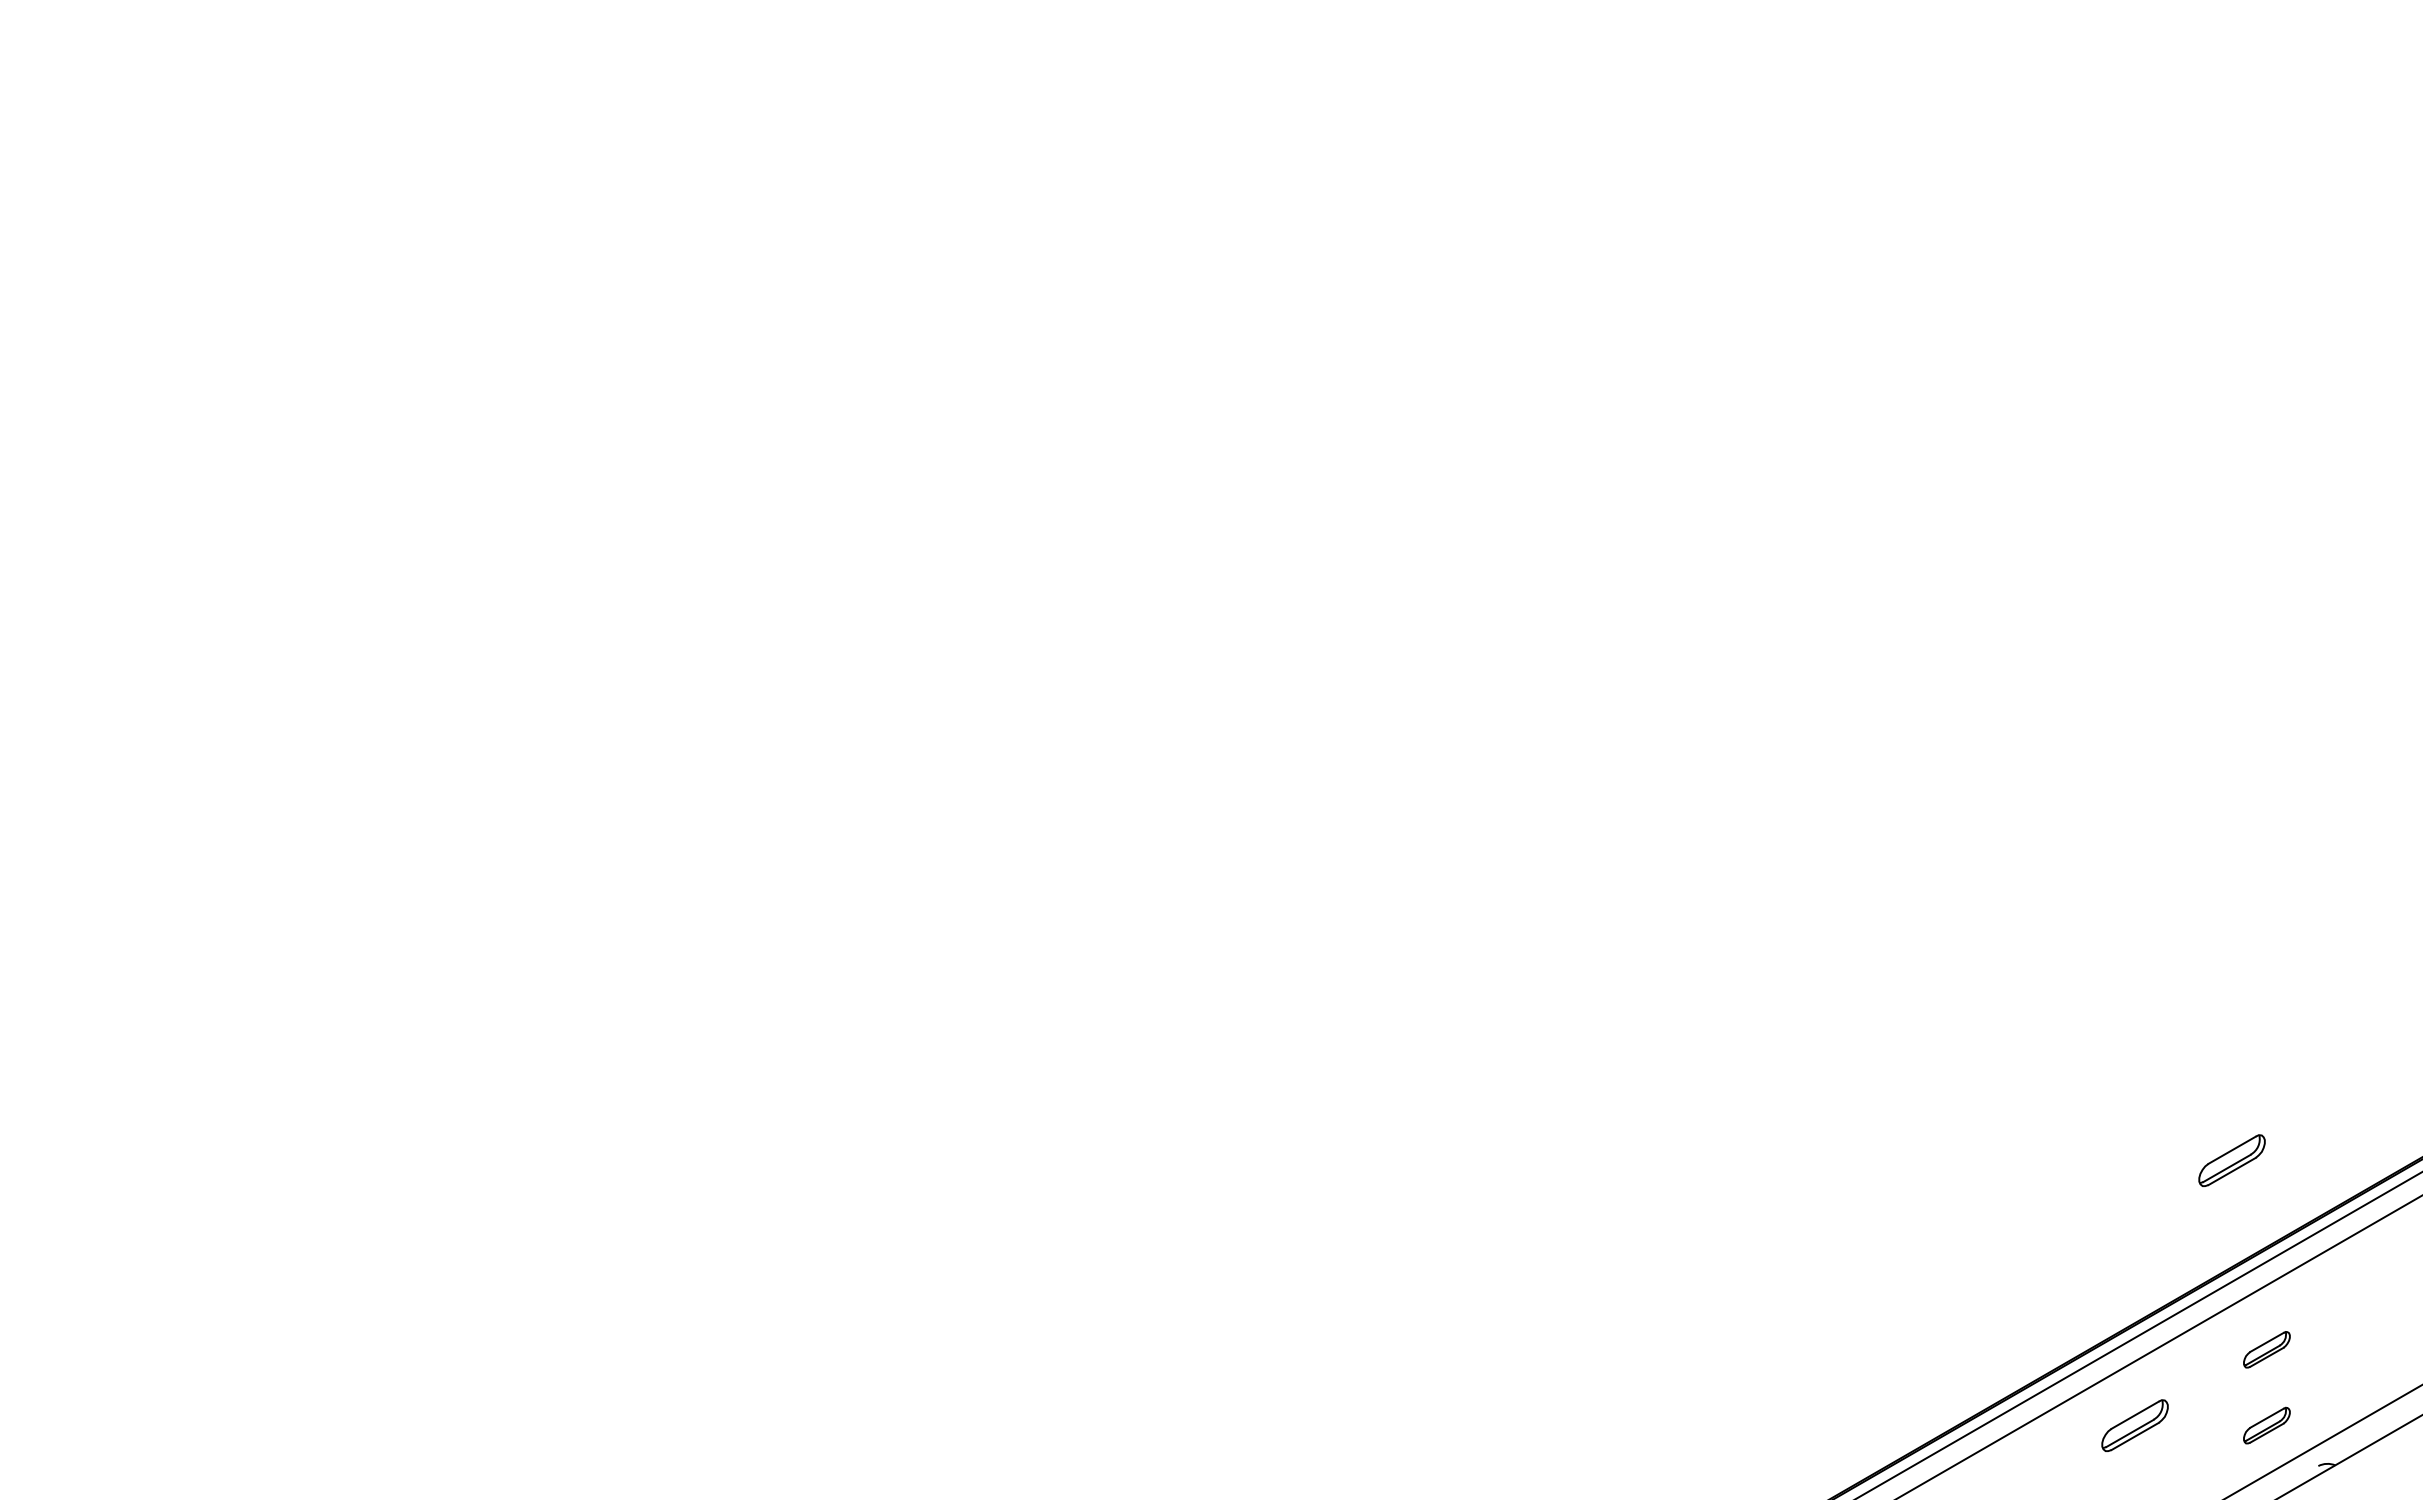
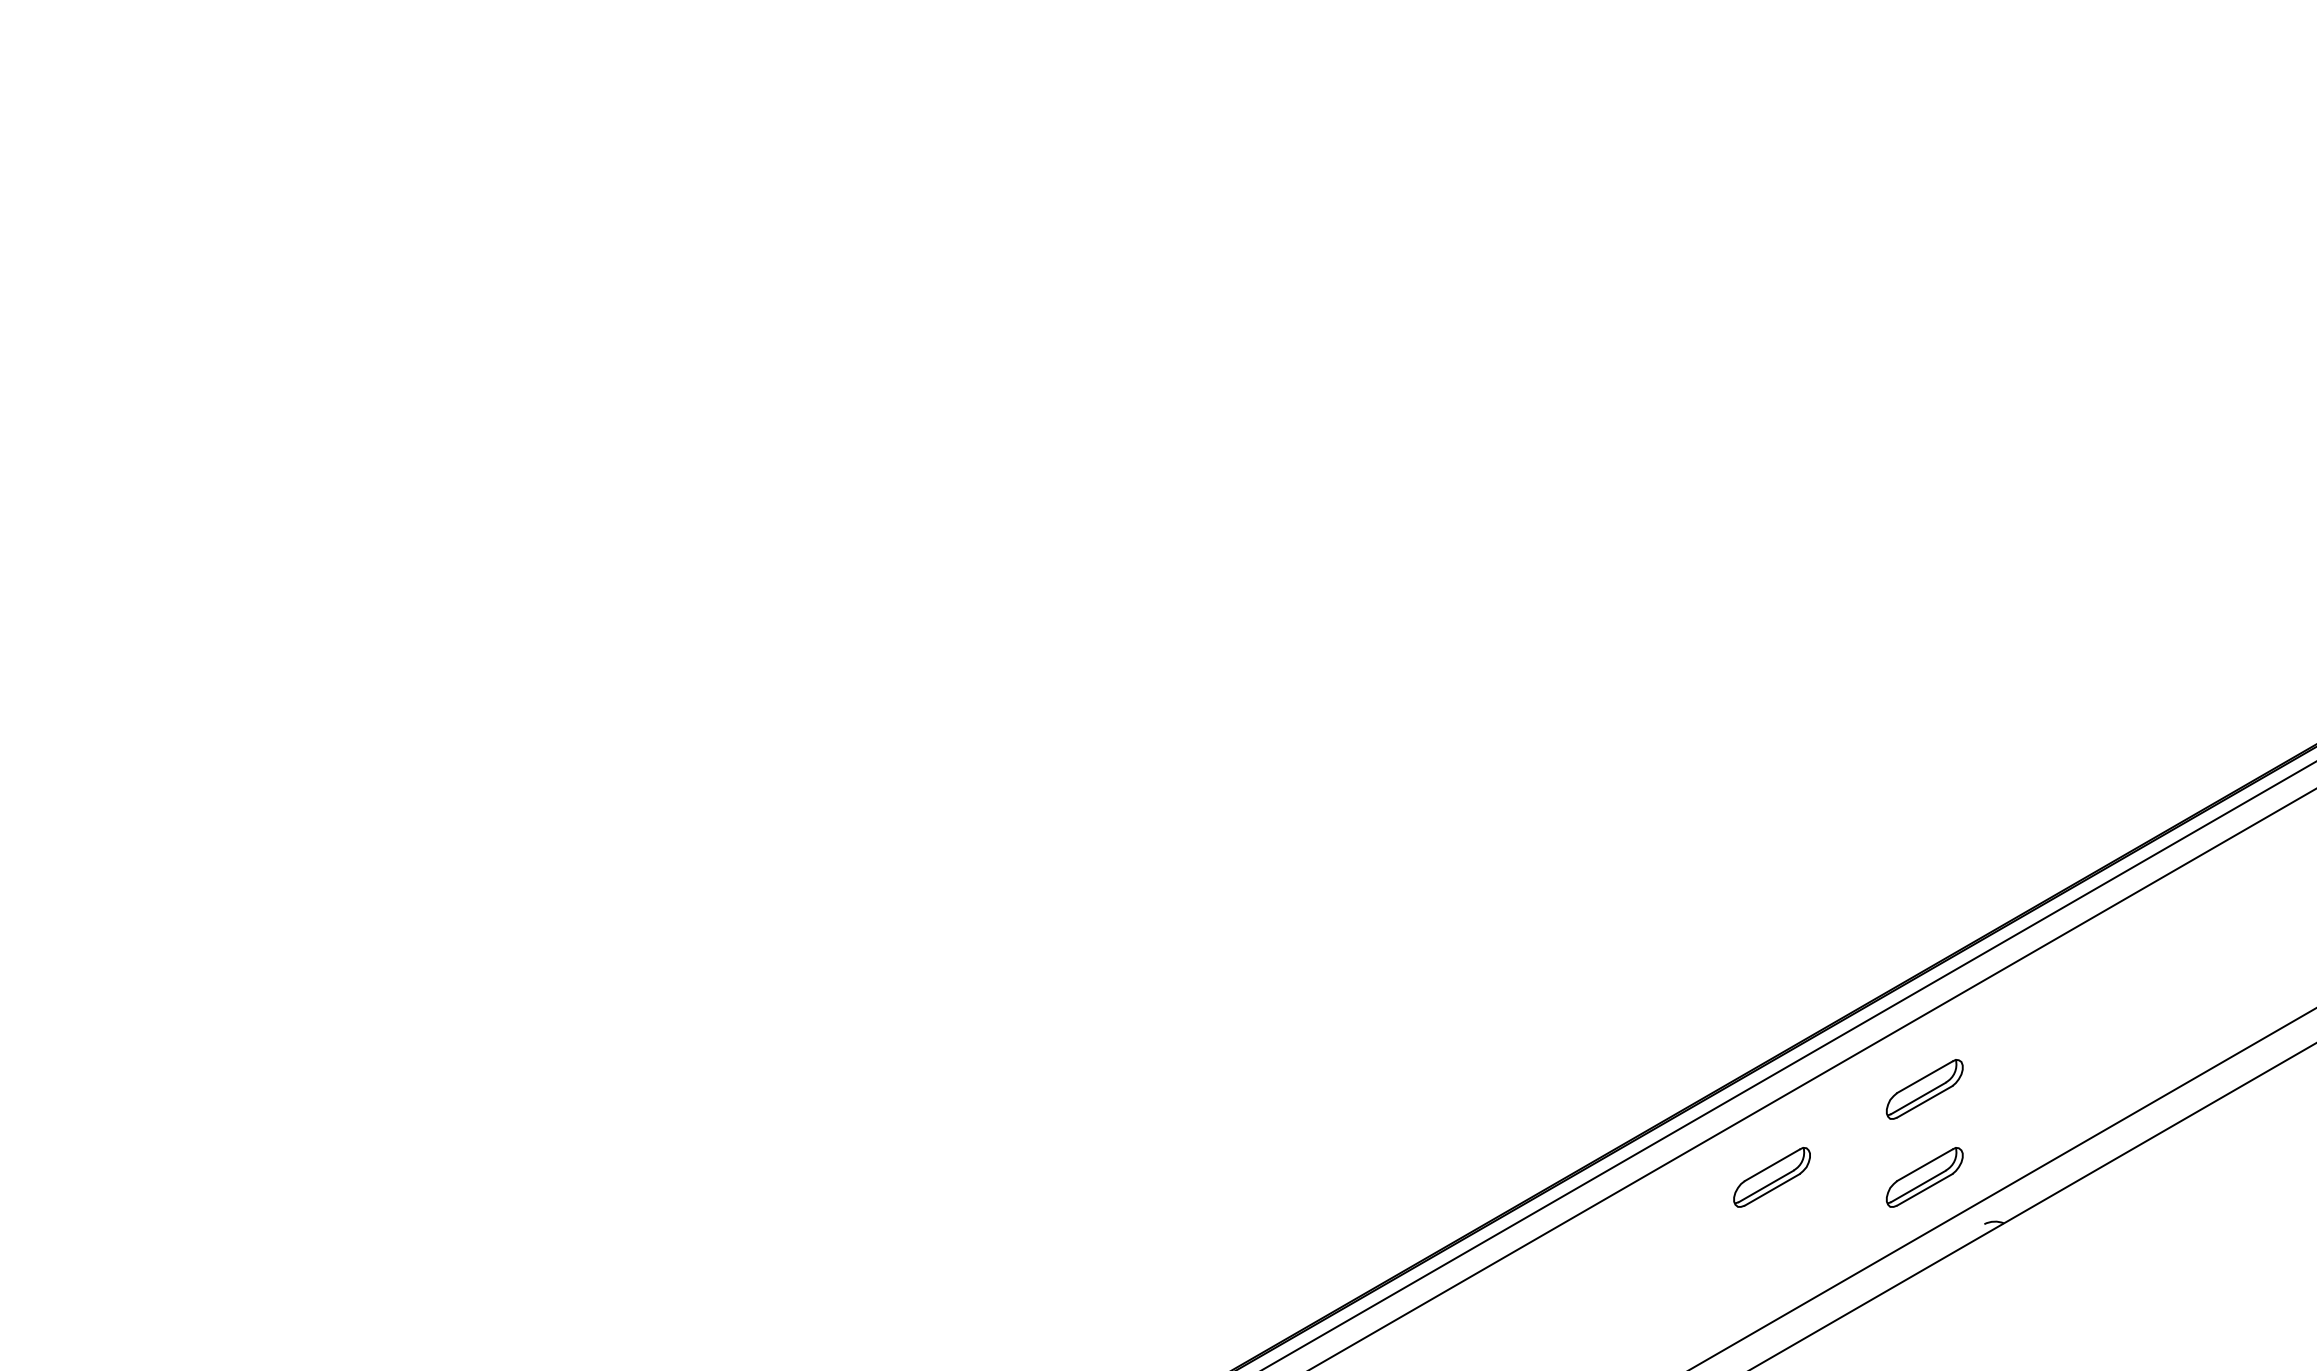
part: (2231, 1160) -> (1883, 870), removed
part: (2266, 1349) -> (1924, 1089), size x1.43
part: (2266, 1425) -> (1924, 1177), size x1.43

